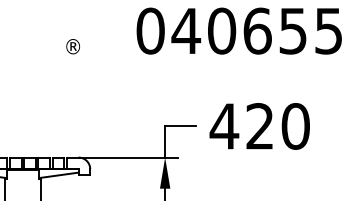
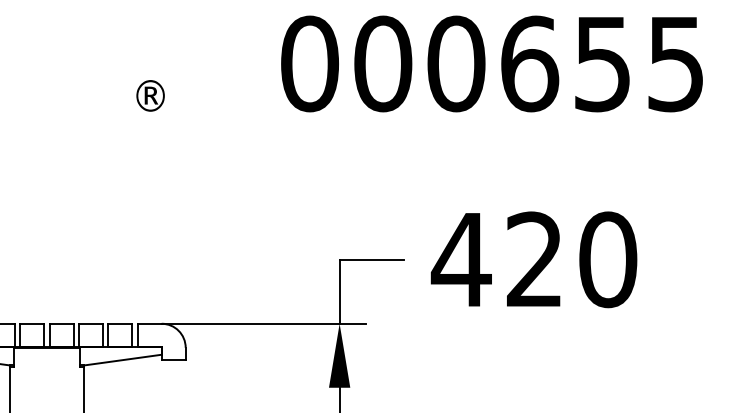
text: (186, 30) -> (383, 62), 040655 -> 000655

